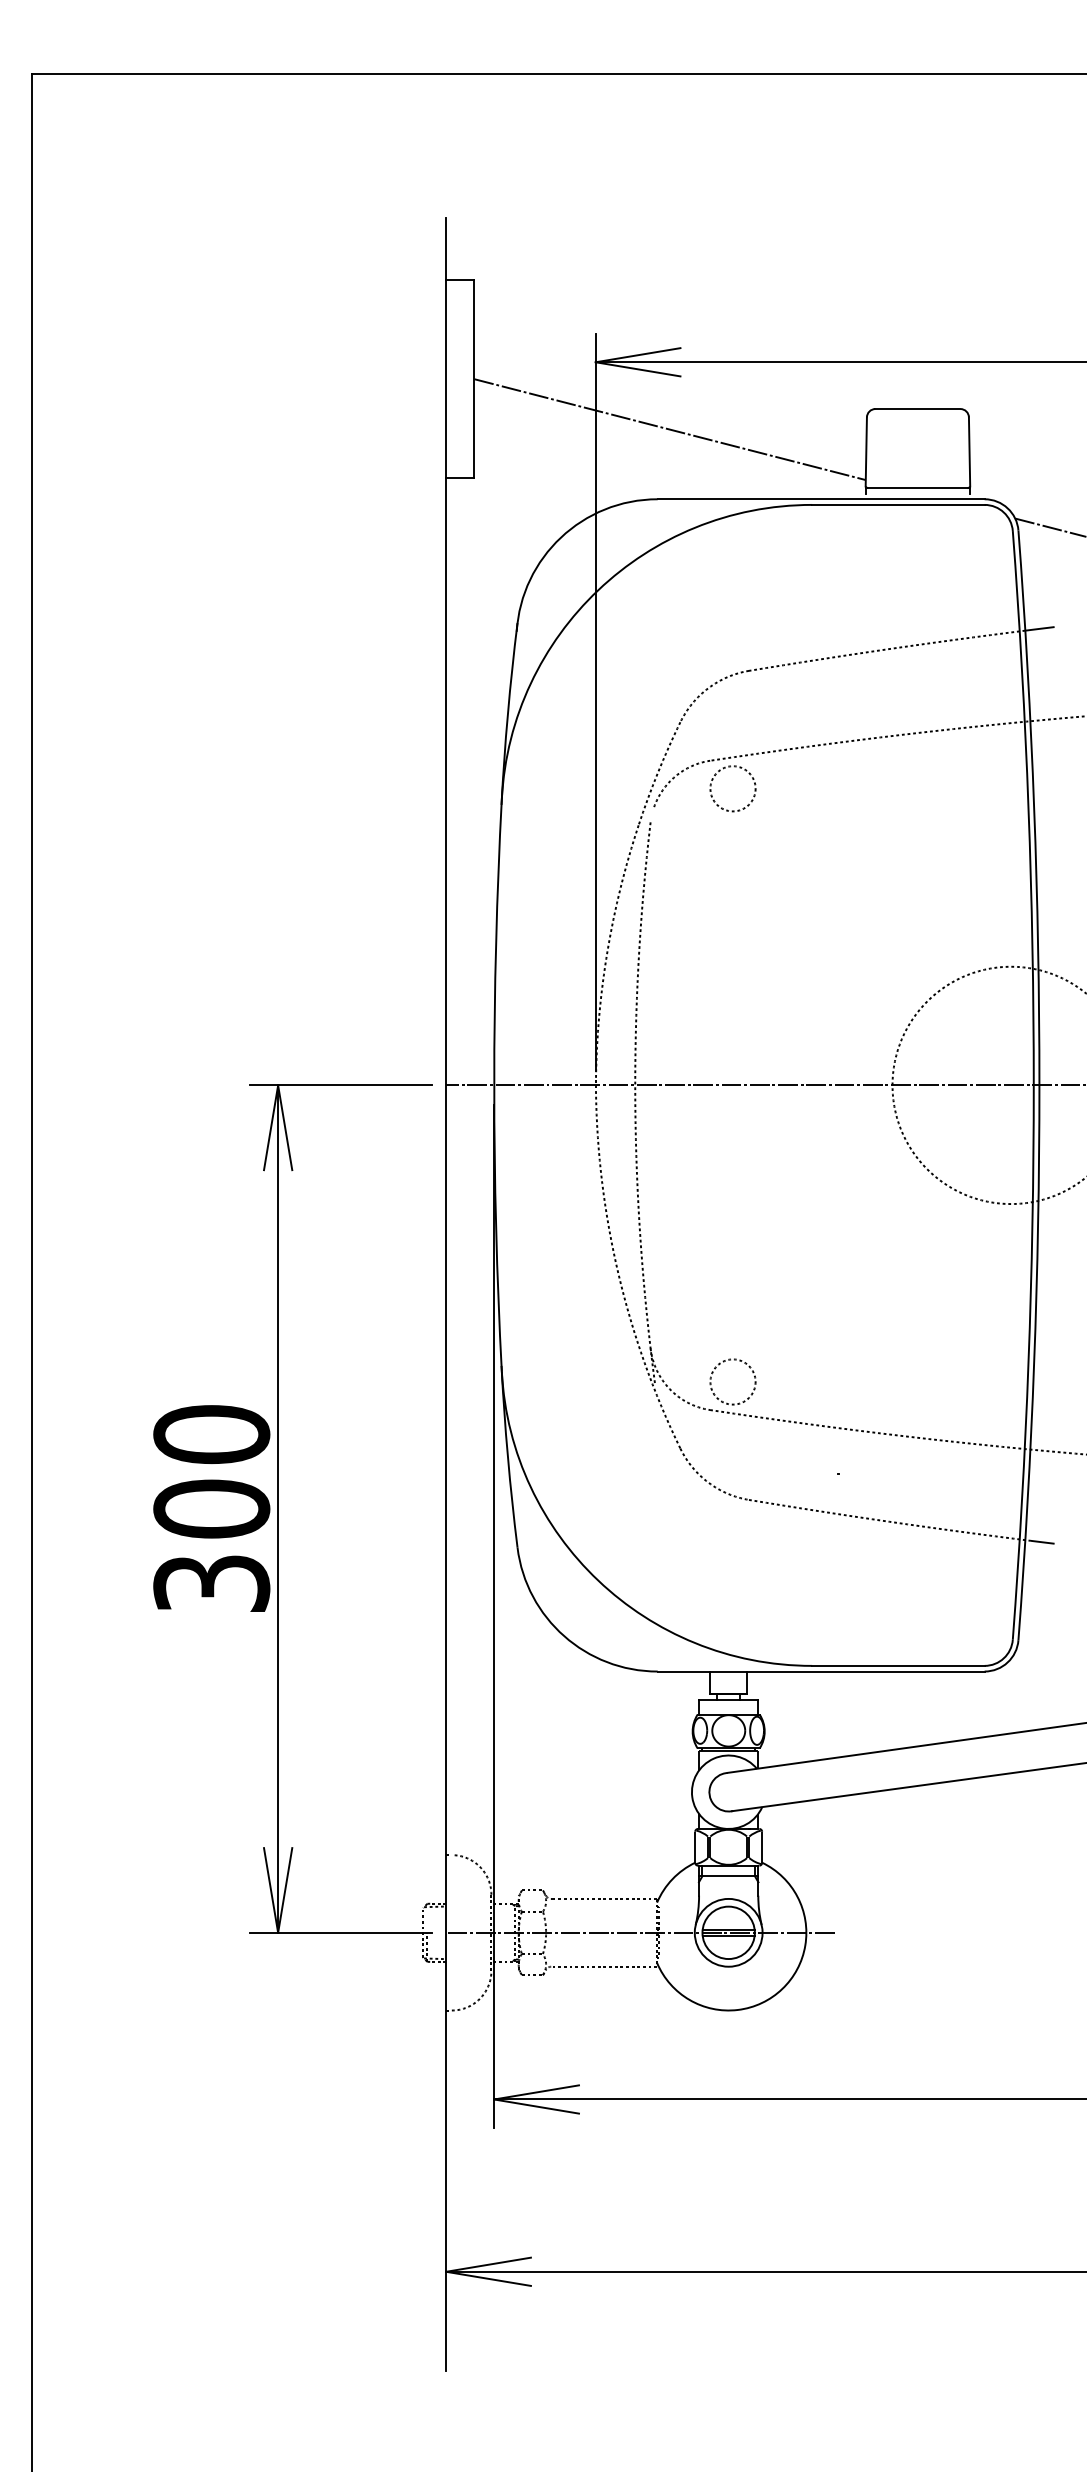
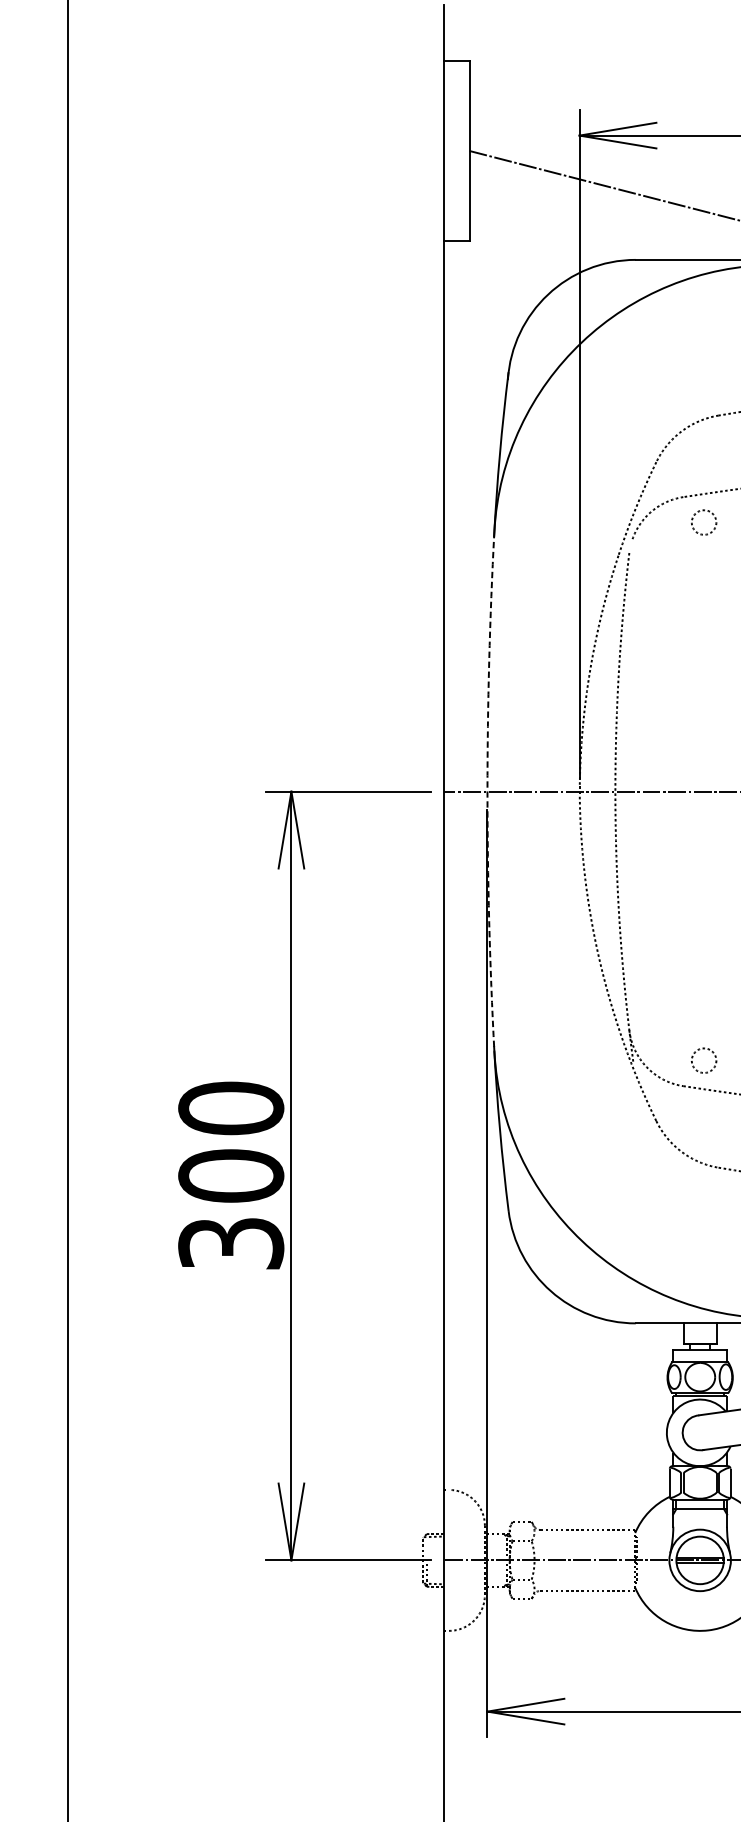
circle: (732, 788) -> (703, 522), size x0.6
arc: (494, 1085) -> (487, 791), solid -> dashed
circle: (732, 1381) -> (703, 1060), size x0.6

